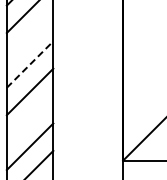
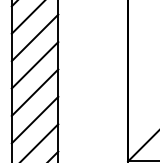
line: (29, 36) -> (34, 37), added
line: (30, 64) -> (35, 65), dashed -> solid
line: (29, 119) -> (34, 120), added

